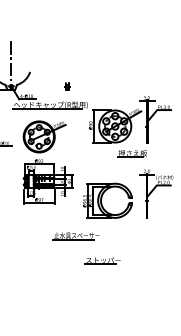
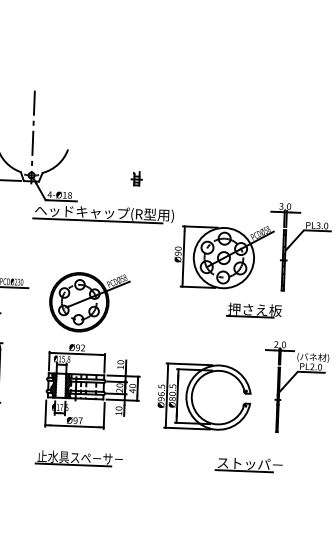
part: (47, 162) -> (92, 350), moved
part: (75, 236) -> (77, 459), moved
part: (102, 260) -> (248, 464), moved

